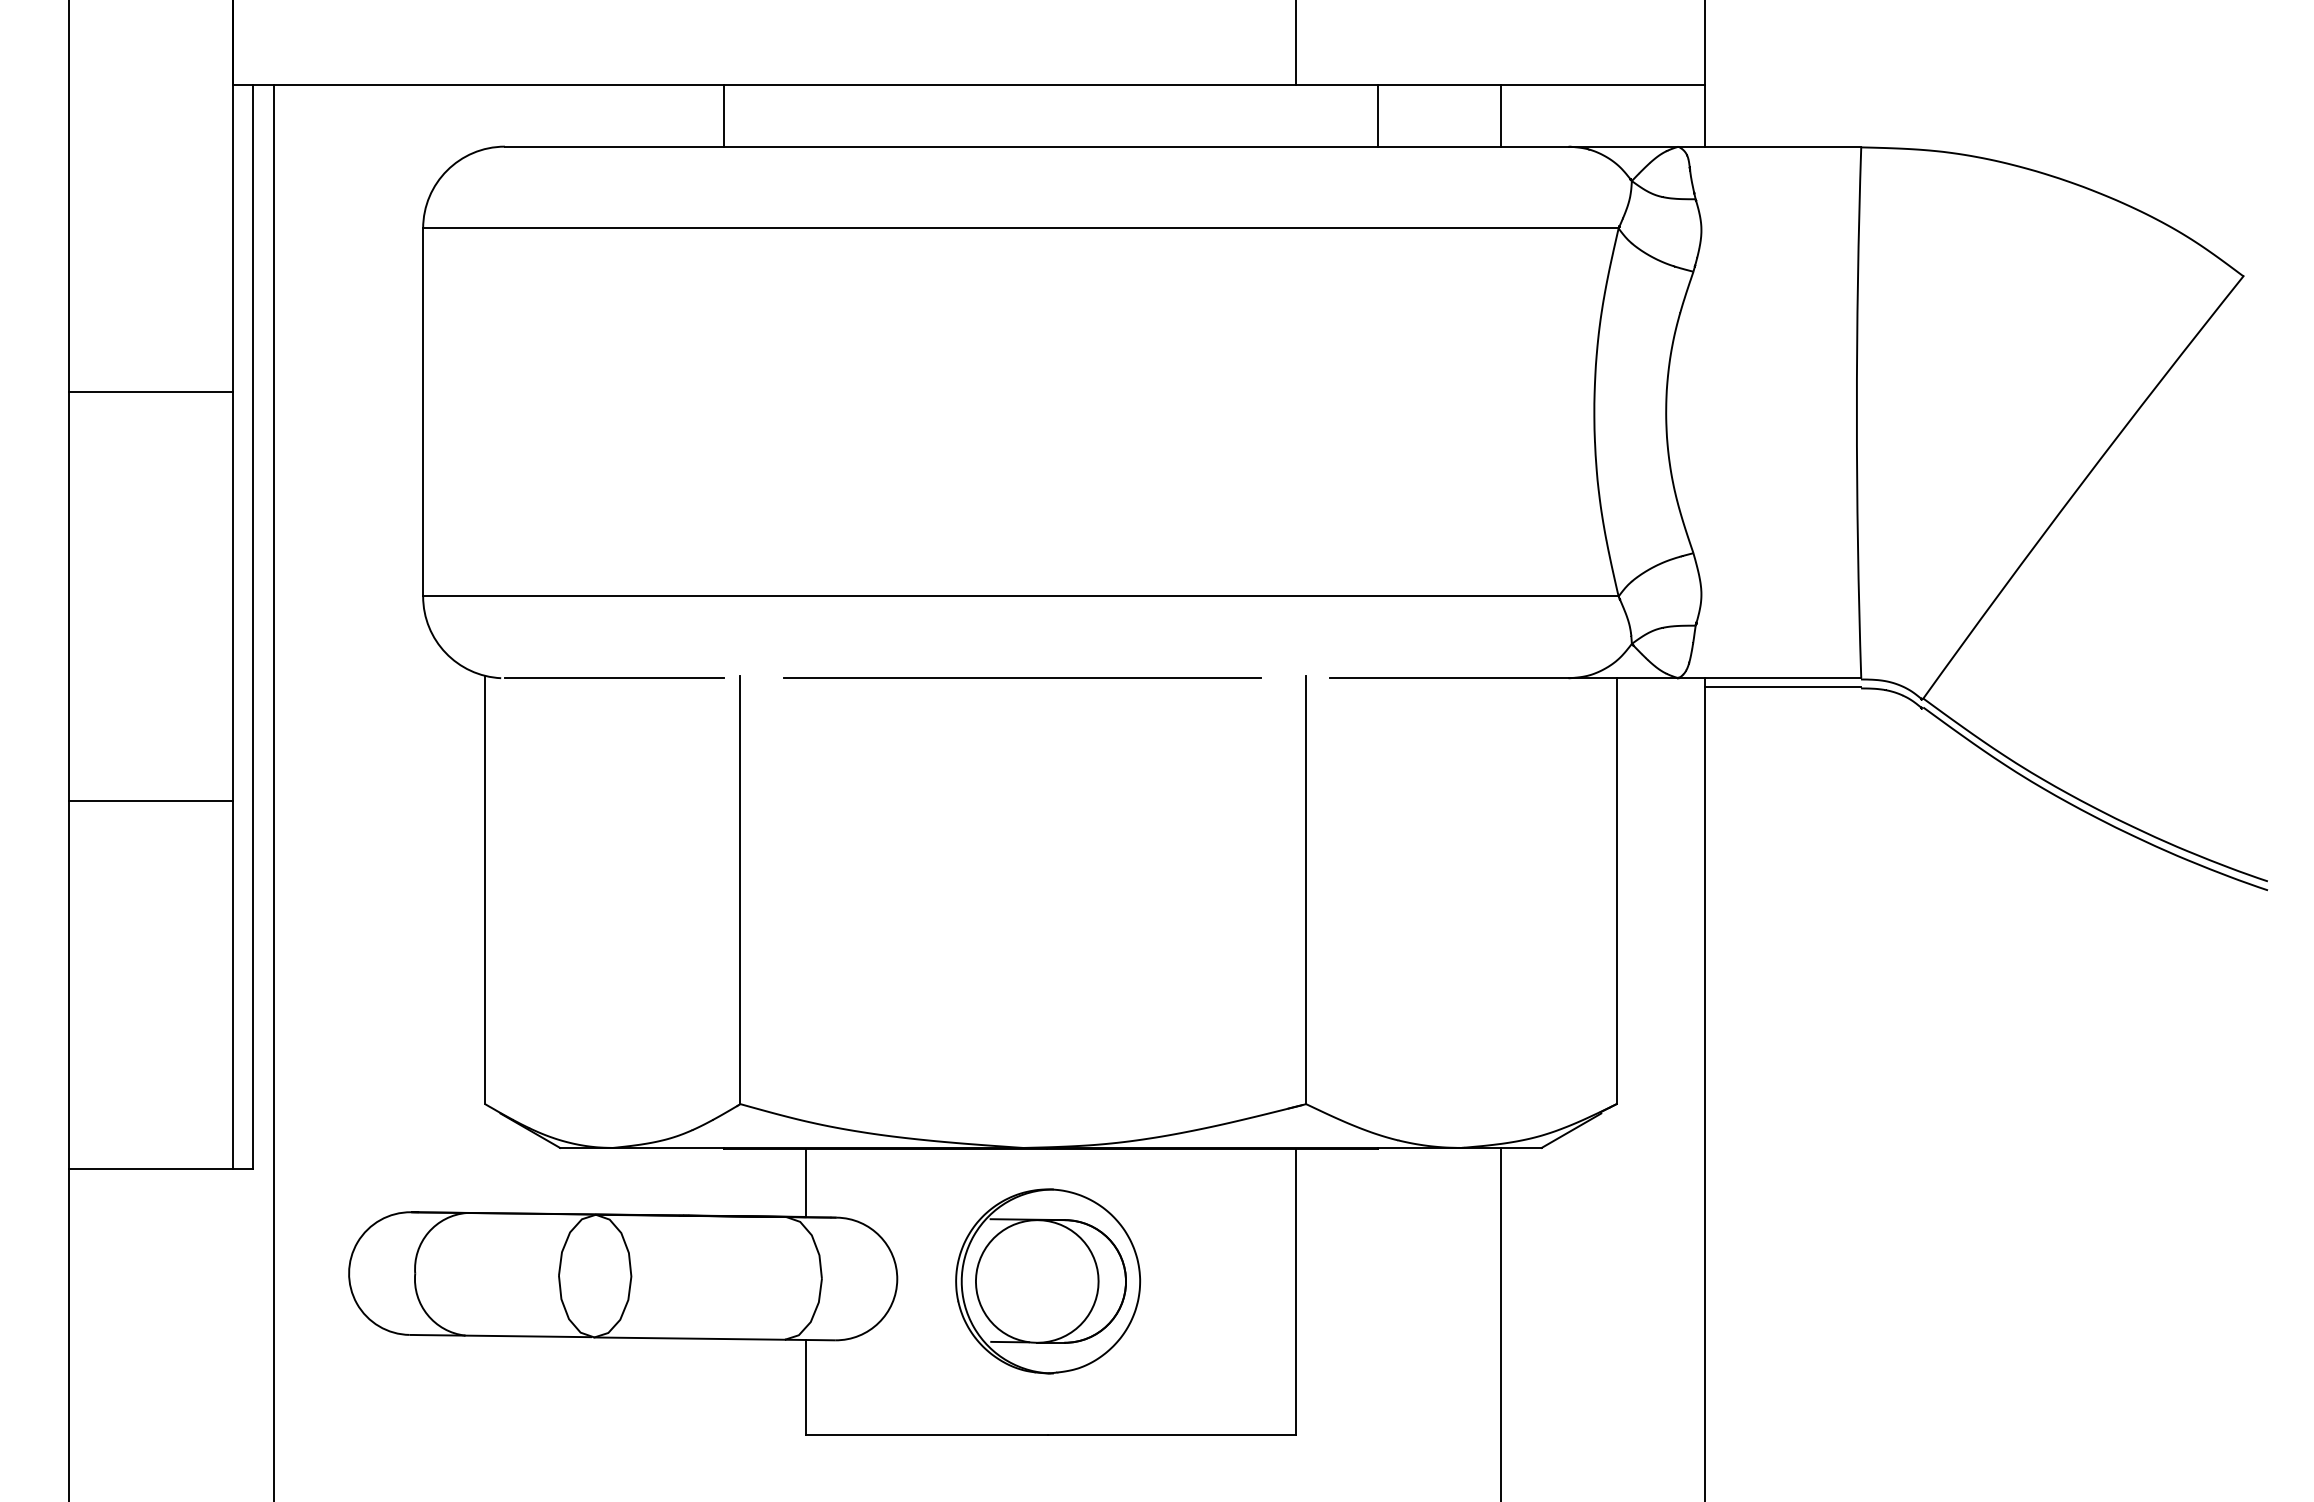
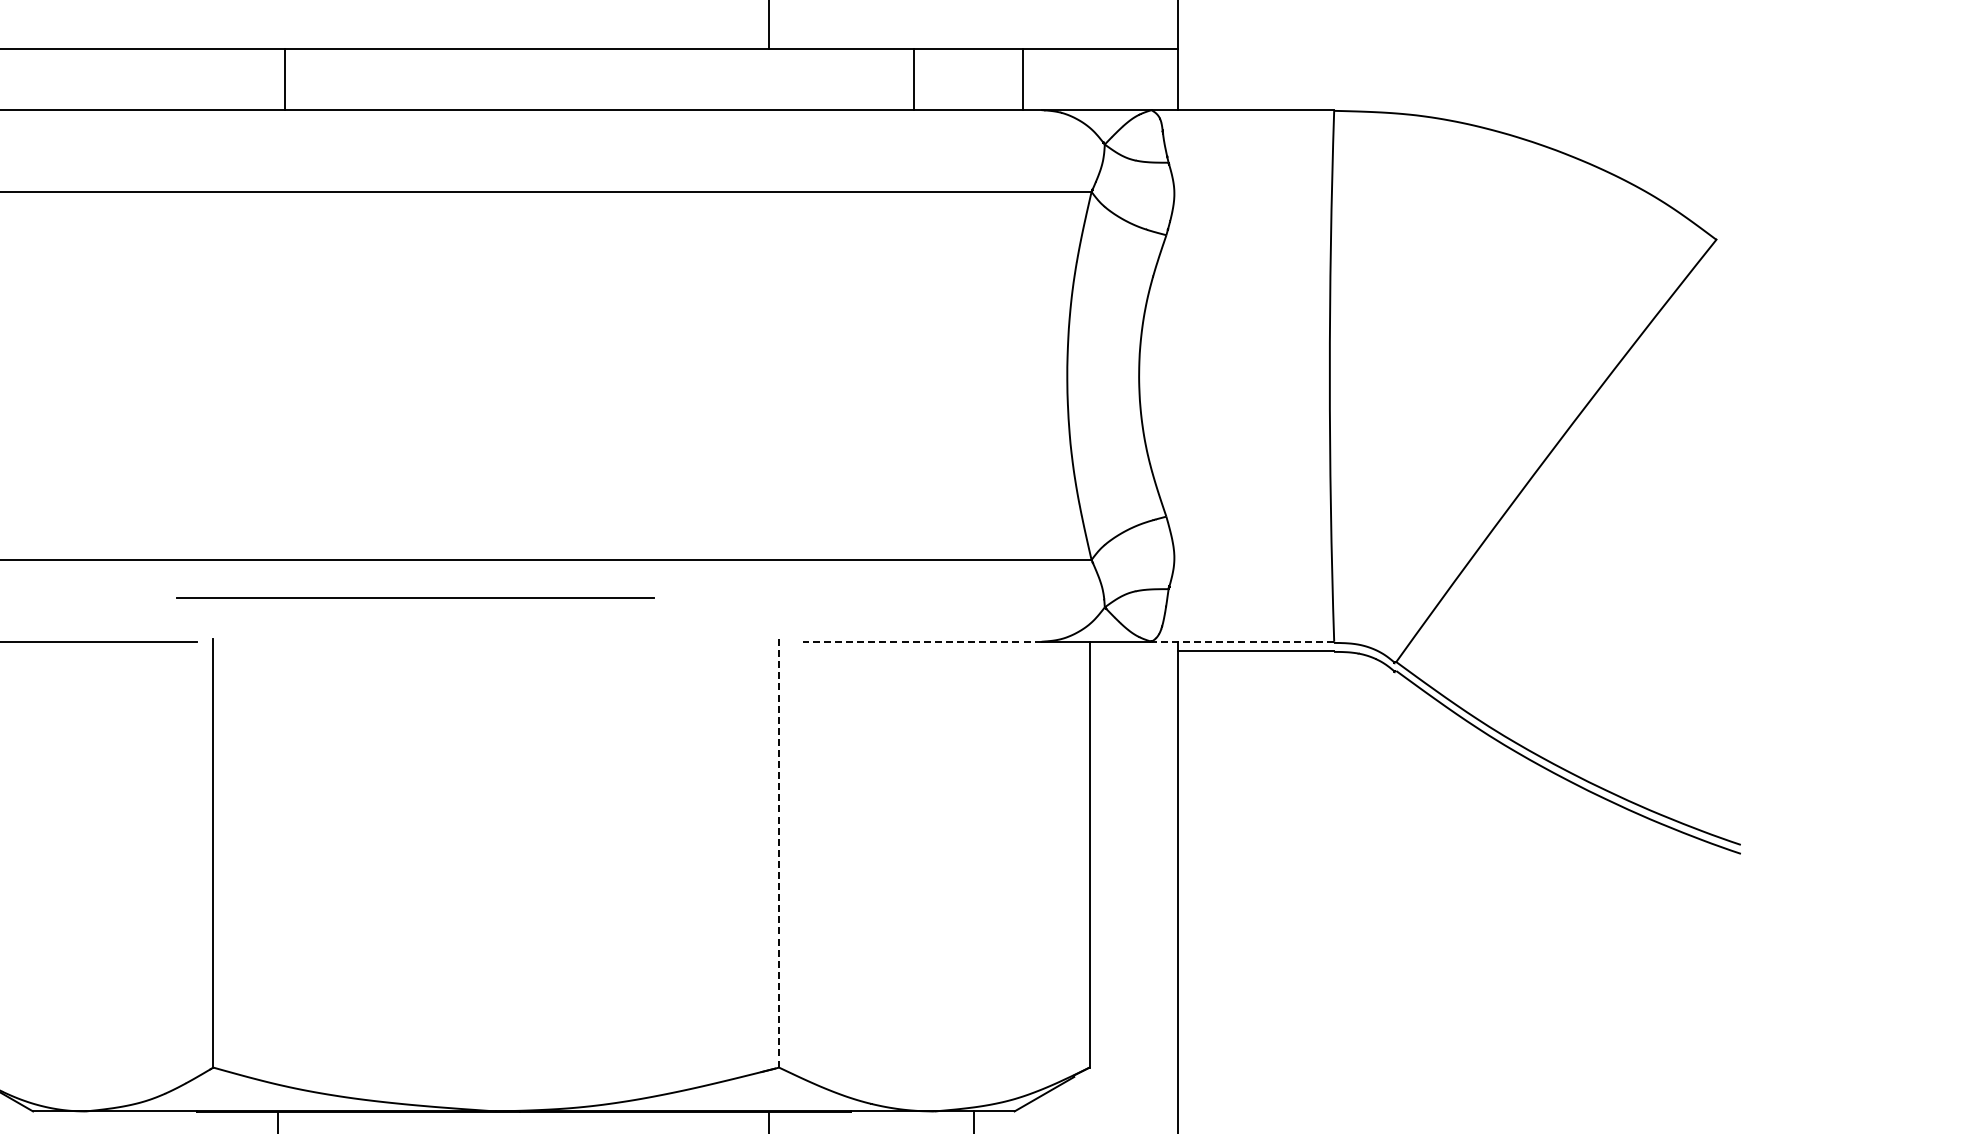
line: (723, 115) -> (284, 78), moved
line: (1378, 115) -> (914, 78), moved
line: (1500, 115) -> (1022, 78), moved
line: (1022, 677) -> (415, 596), moved
line: (1448, 678) -> (921, 641), solid -> dashed
line: (1769, 678) -> (1242, 641), solid -> dashed
line: (1306, 890) -> (779, 853), solid -> dashed

